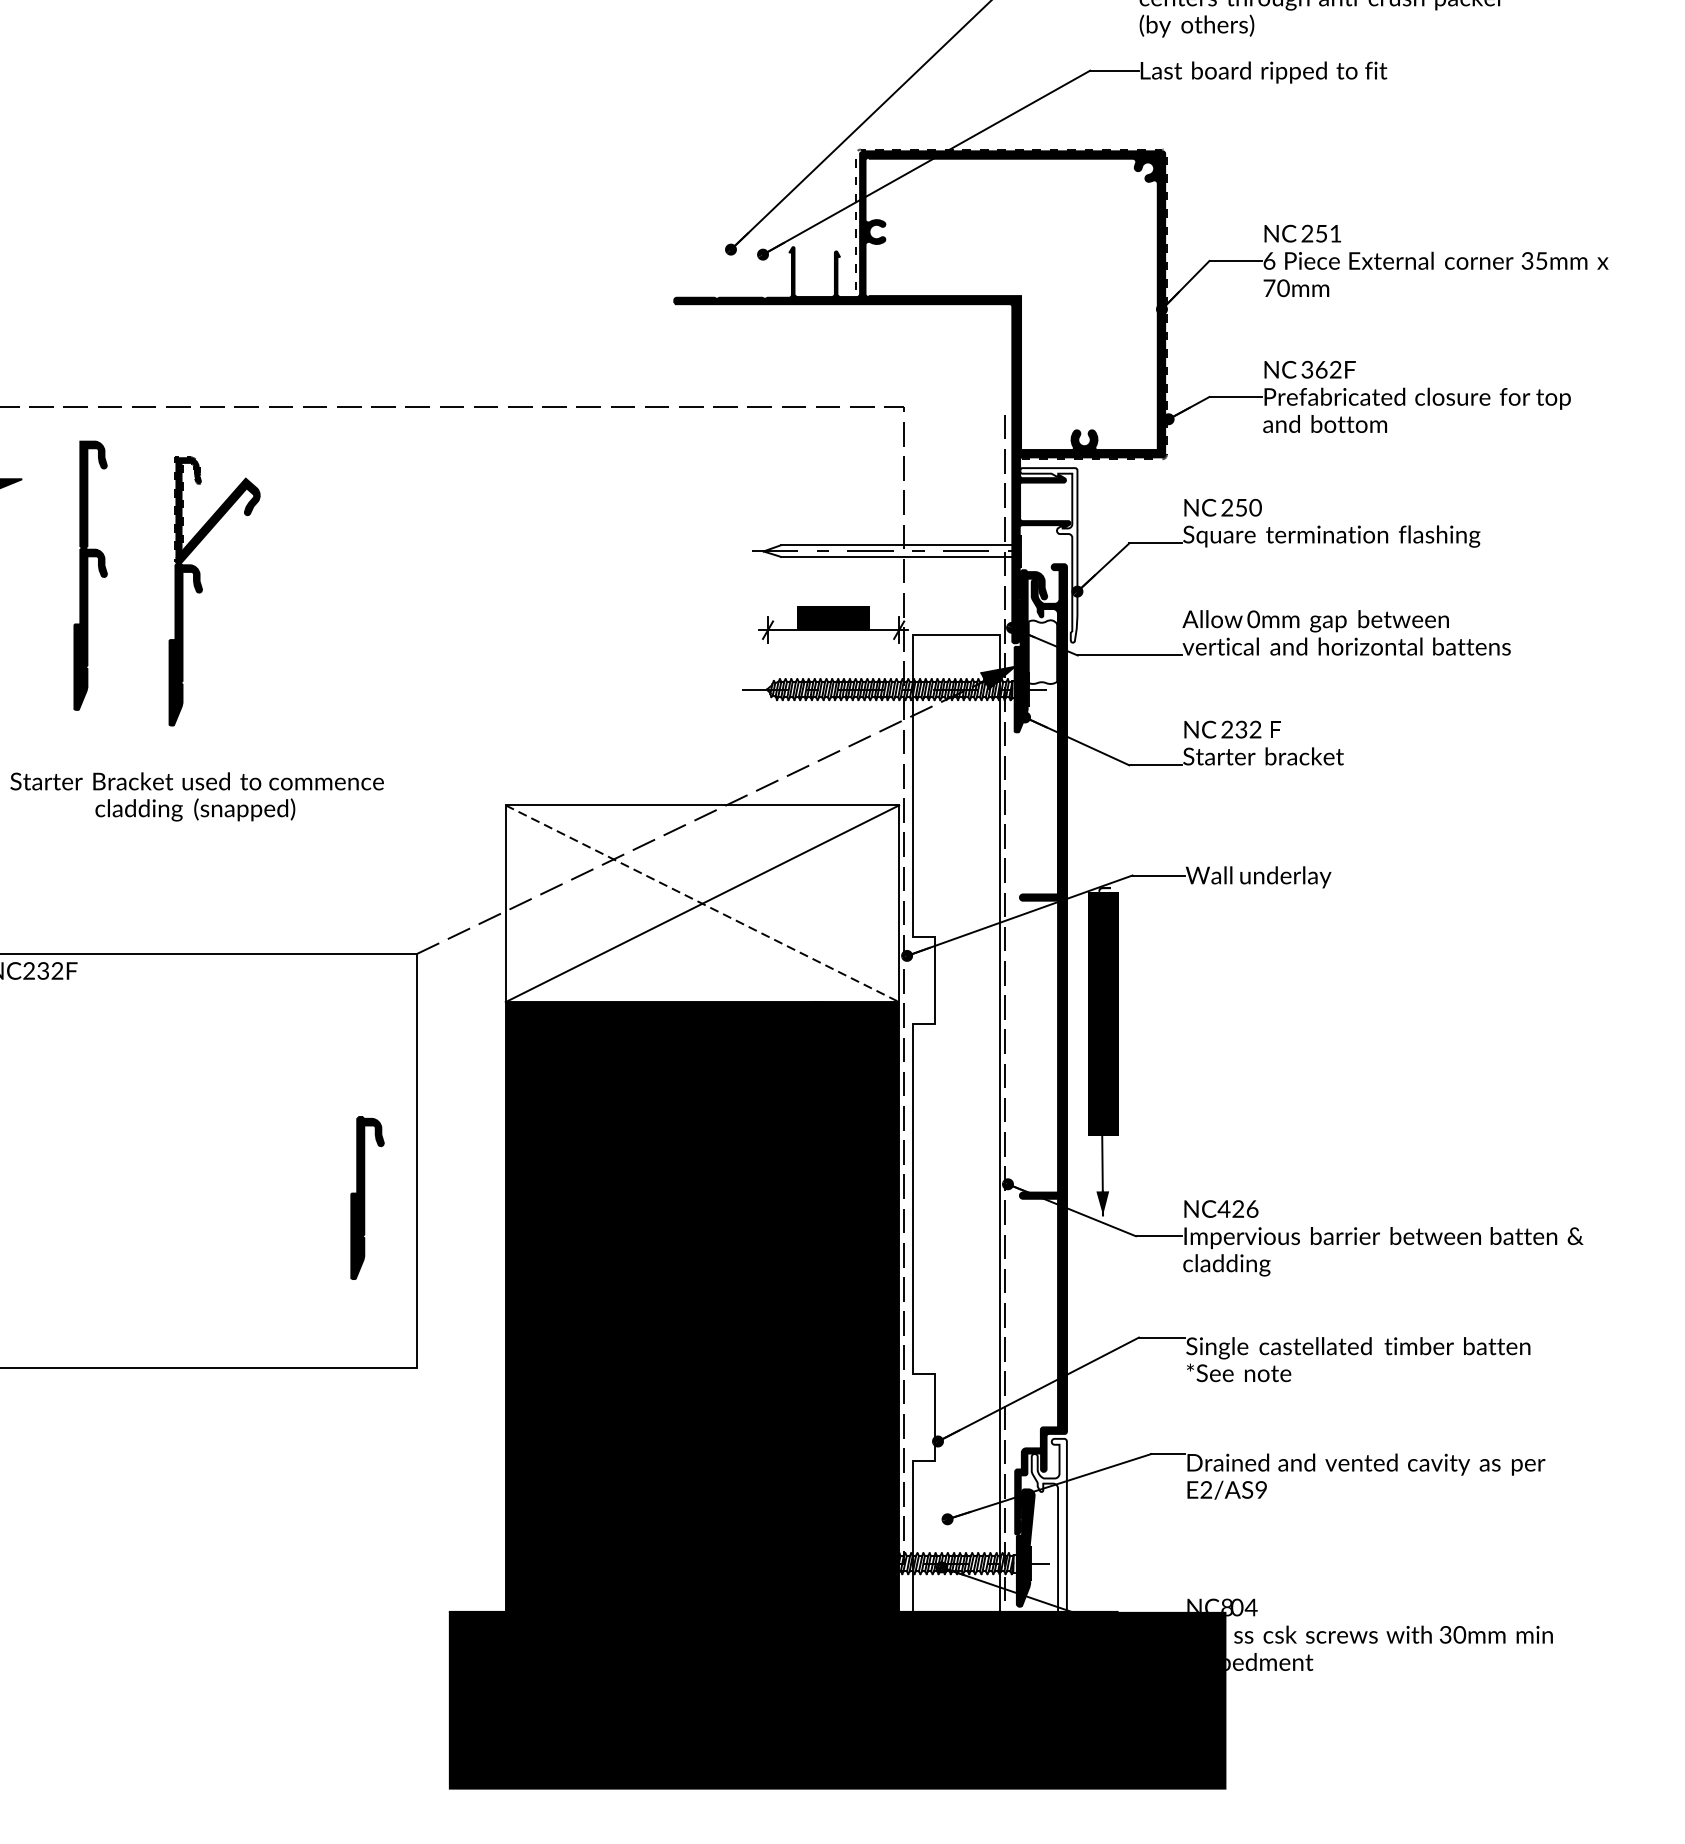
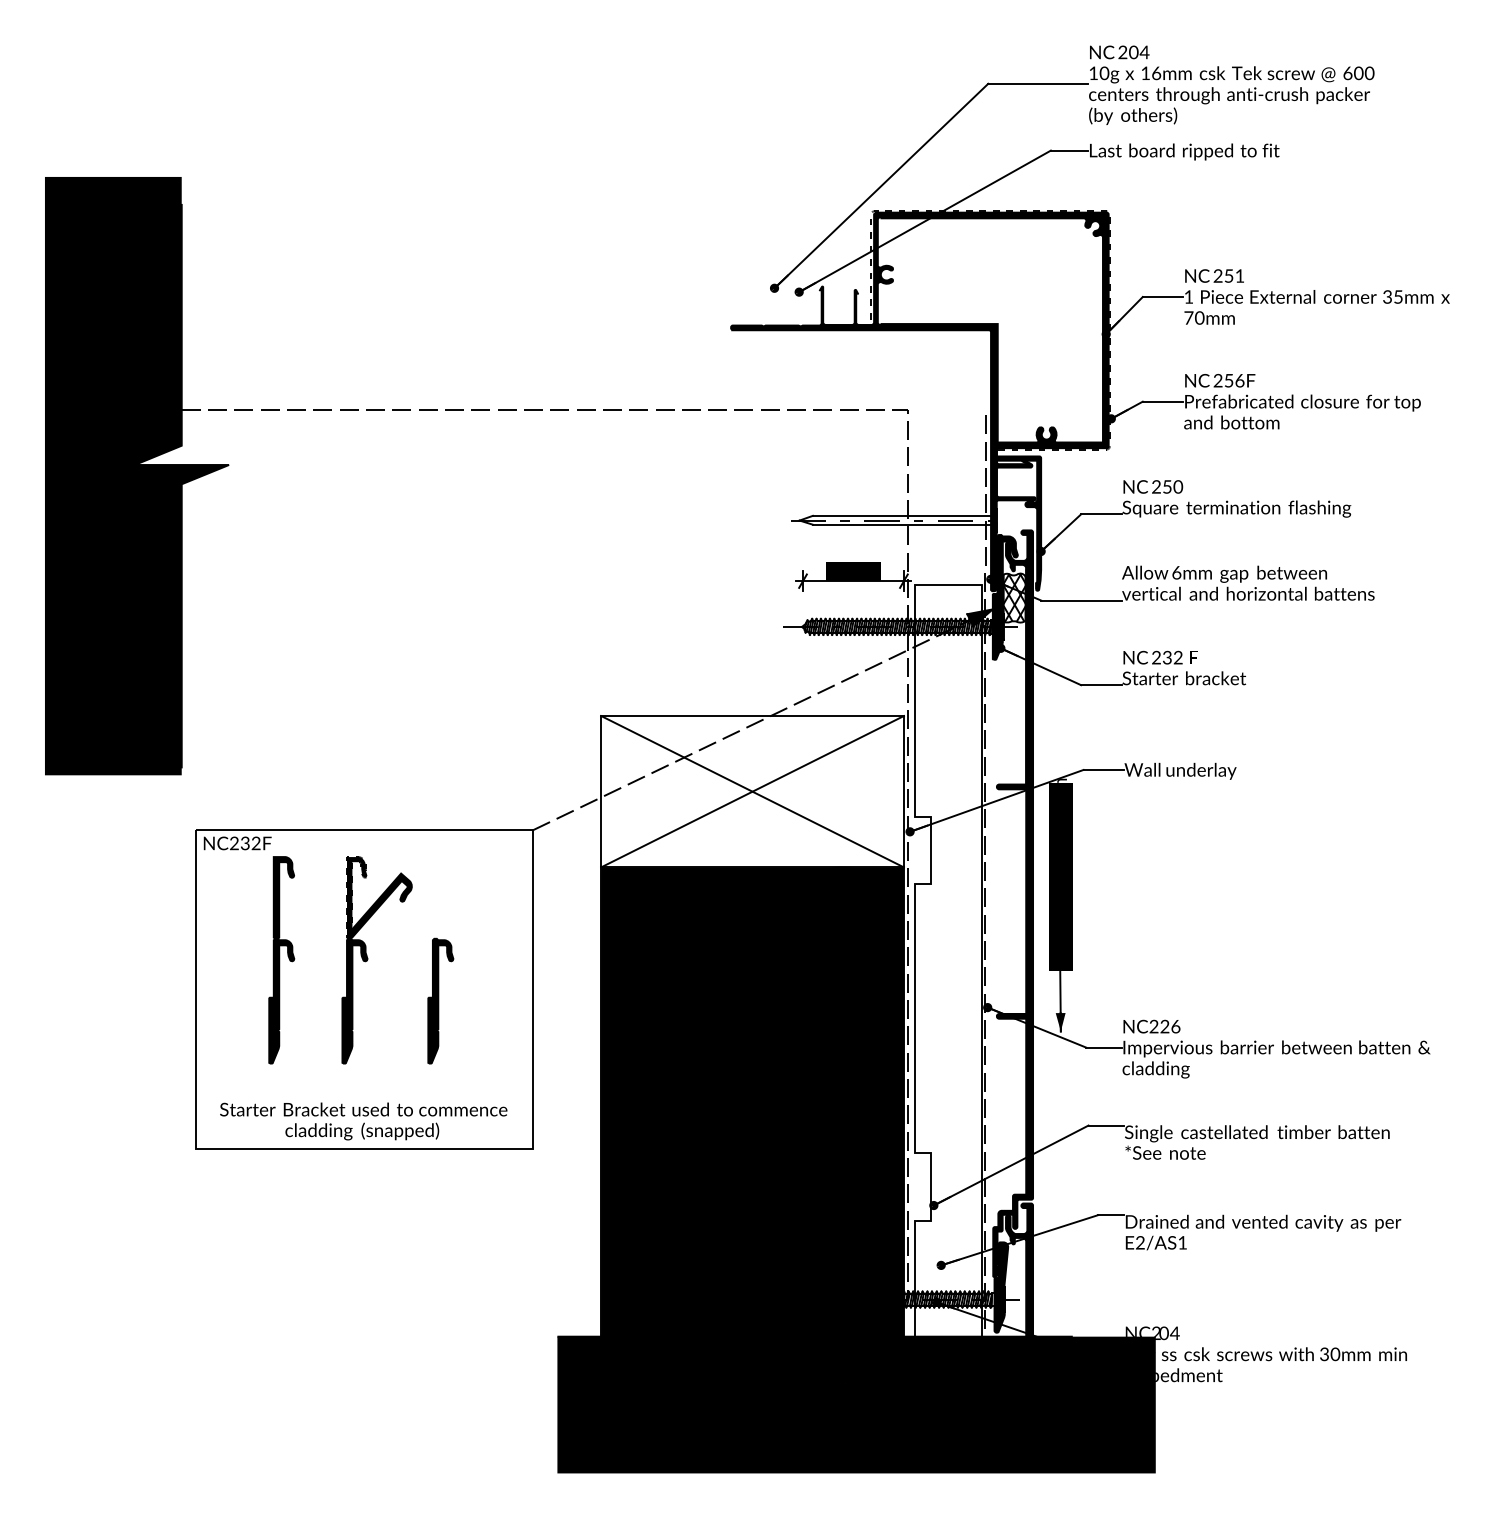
text: (1268, 260) -> (1188, 296), 6 -> 1
text: (1320, 369) -> (1228, 380), 362F -> 256F
fill: (1049, 555) -> (1019, 523), added
part: (90, 576) -> (281, 960), moved
part: (203, 590) -> (368, 959), moved
text: (1253, 618) -> (1176, 572), 0mm -> 6mm
hatch: (1042, 651) -> (1014, 597), added
text: (196, 796) -> (363, 1121), moved
line: (703, 903) -> (753, 791), dashed -> solid
part: (367, 1197) -> (440, 1000), moved
text: (1223, 1208) -> (1153, 1026), NC426 -> NC226
text: (1261, 1489) -> (1182, 1242), E2/AS9 -> E2/AS1
fill: (1049, 1527) -> (1019, 1271), added
text: (1227, 1607) -> (1156, 1333), NC8 -> NC2

